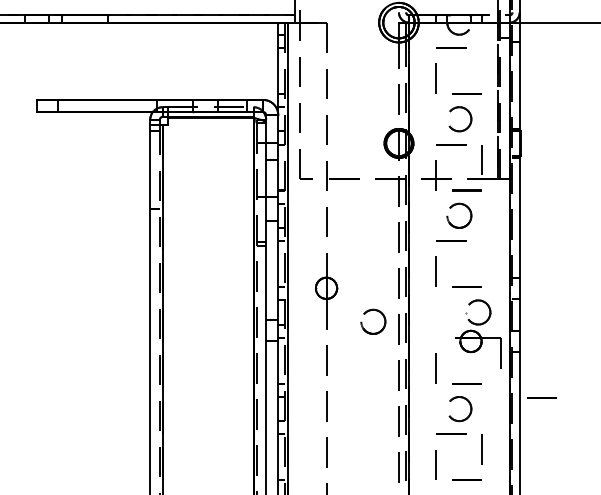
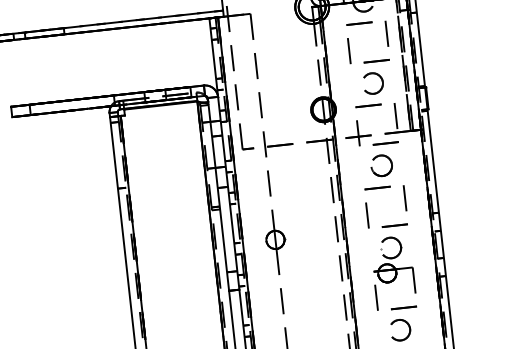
line: (481, 63) -> (386, 34), added
line: (481, 256) -> (404, 198), added
part: (378, 312) -> (322, 255), removed
part: (478, 333) -> (392, 265), moved
line: (541, 397) -> (468, 312), removed

